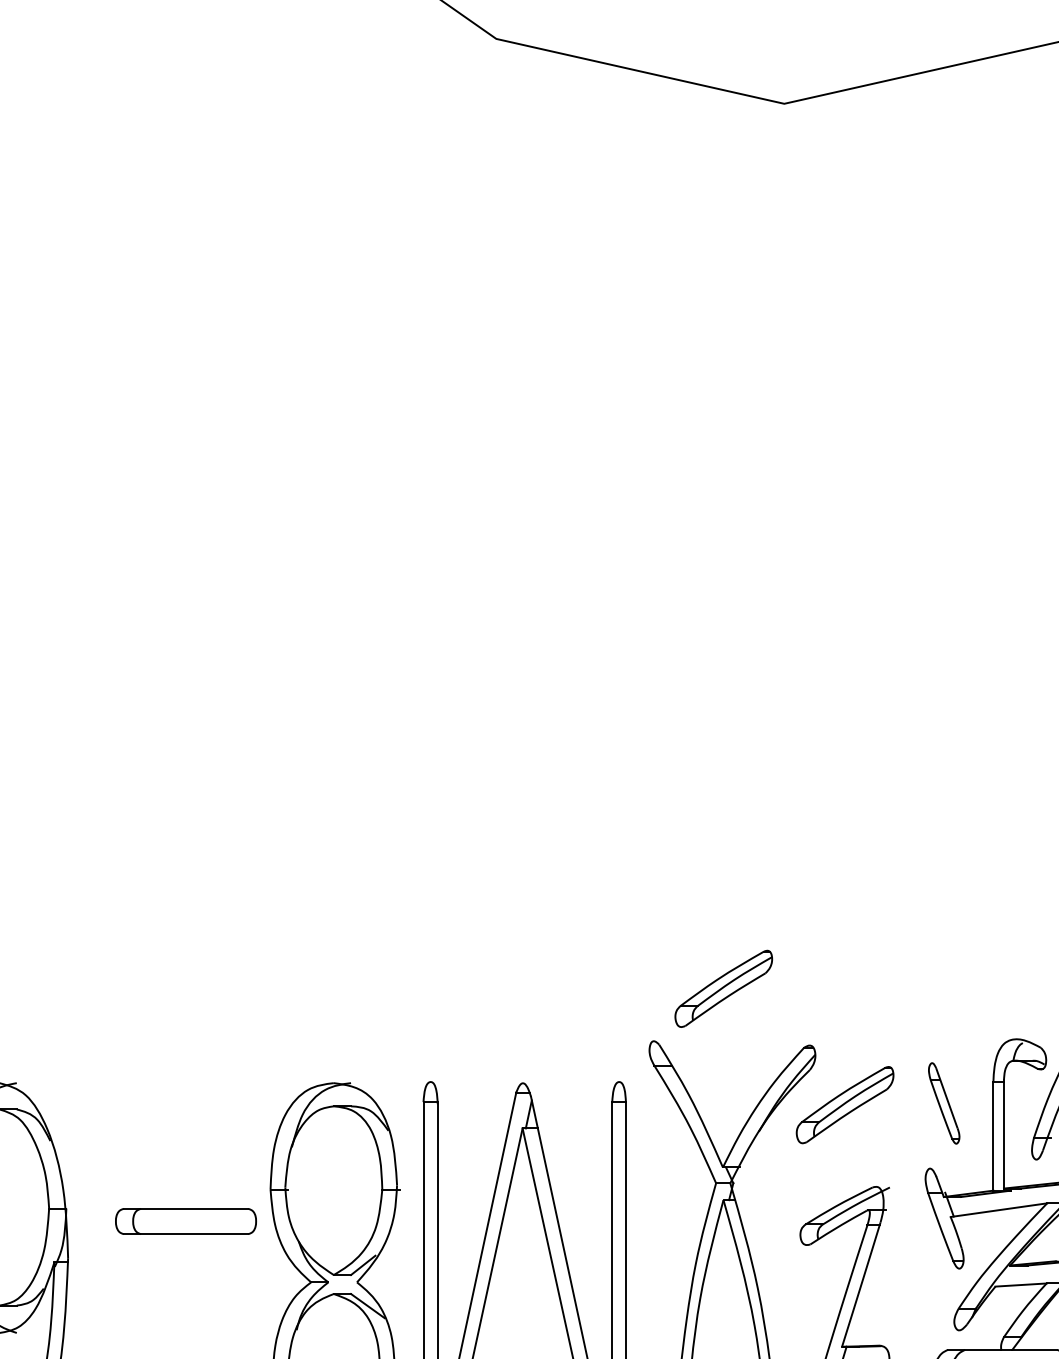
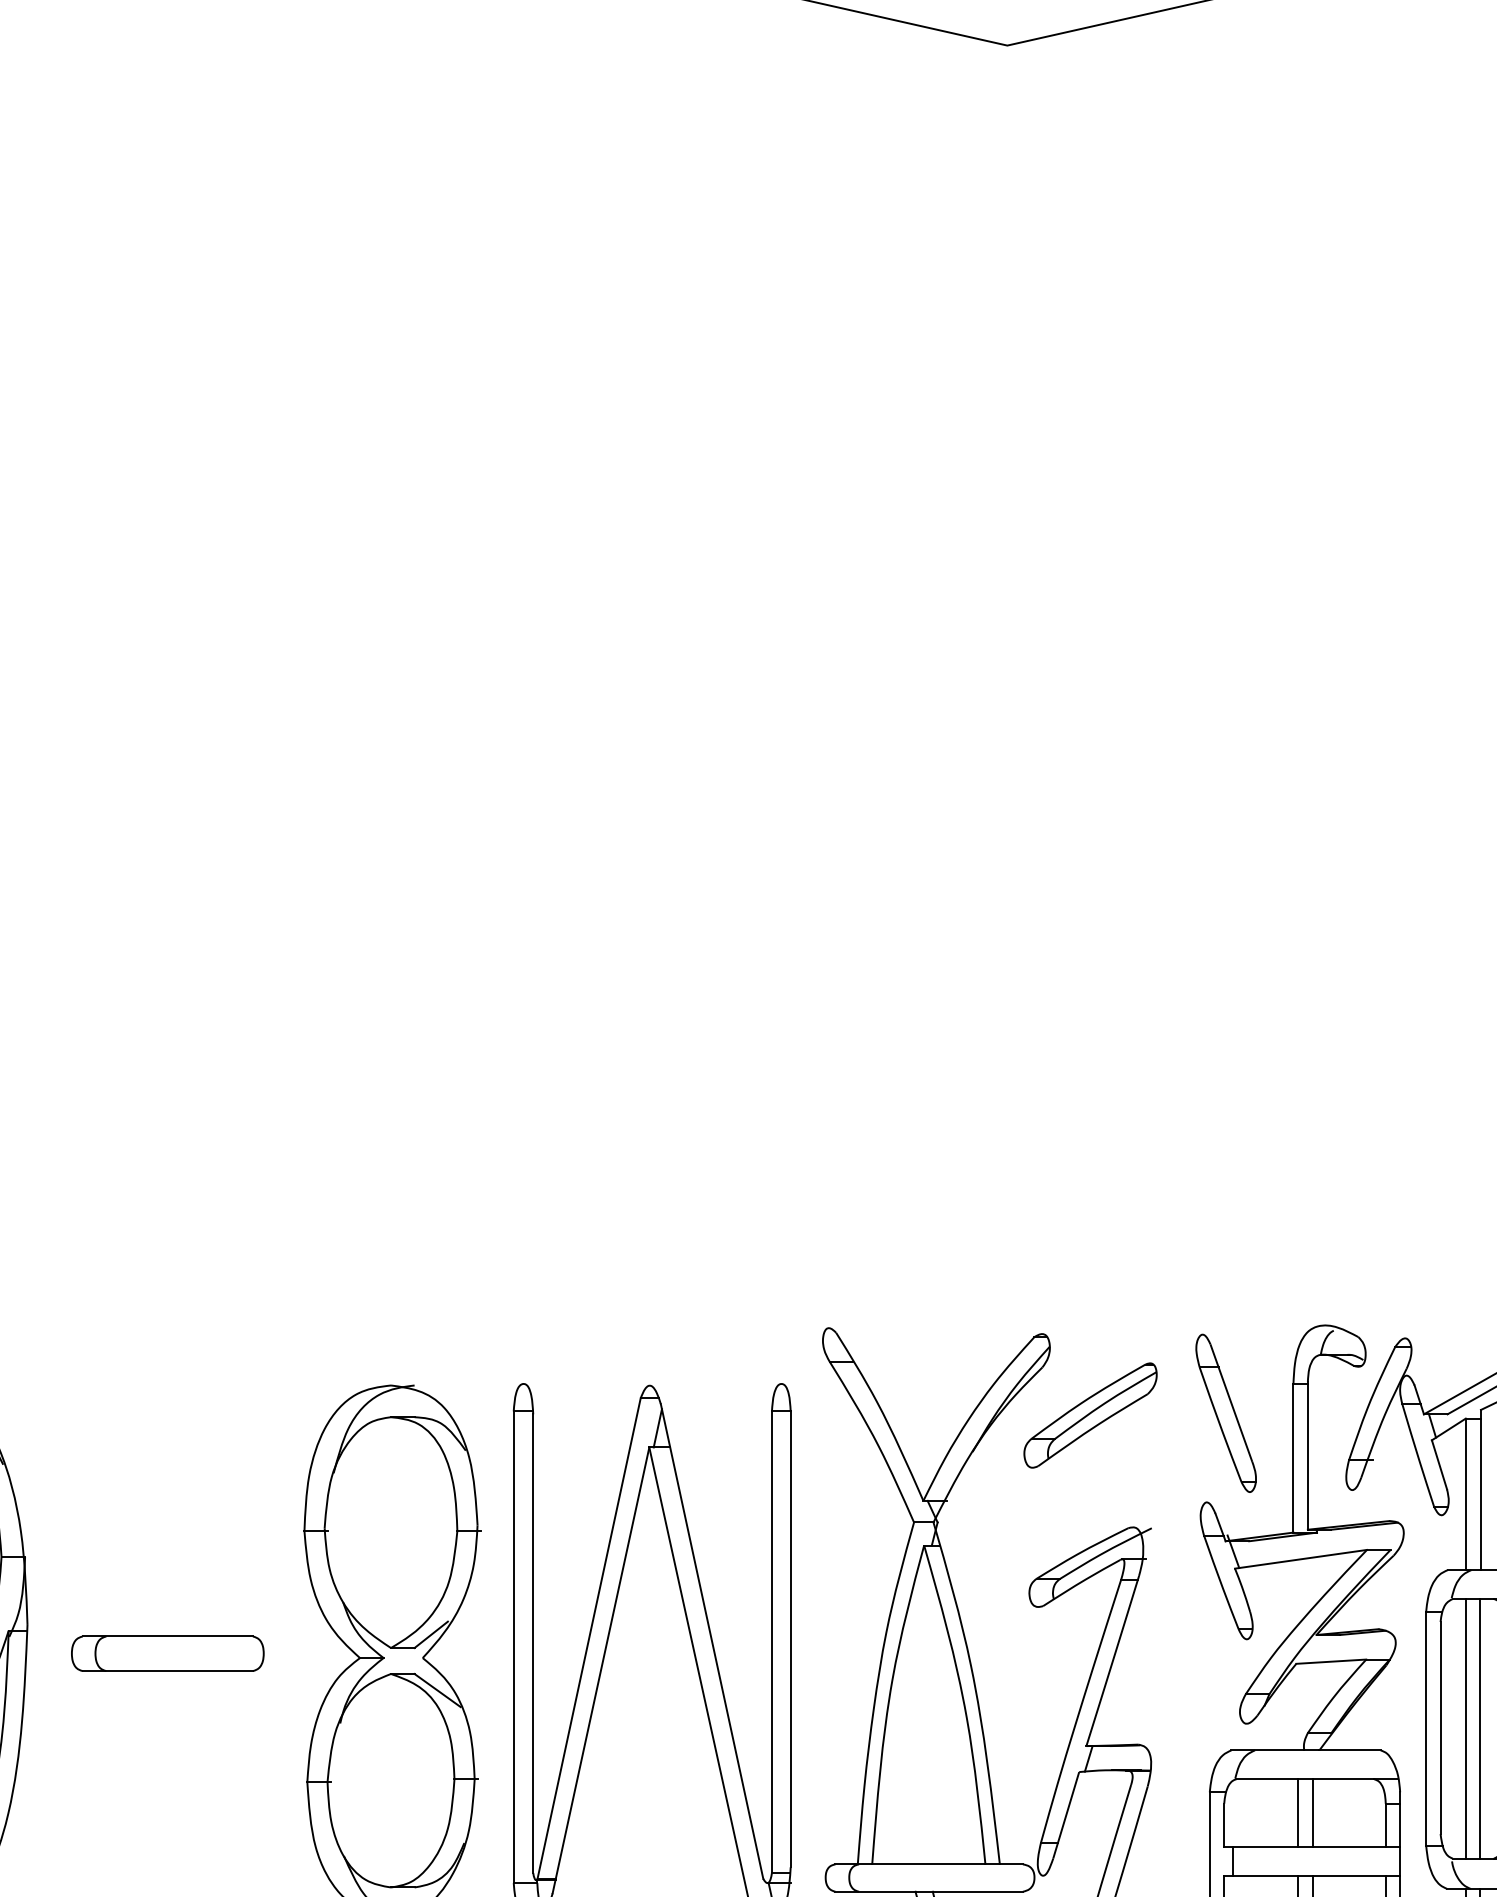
part: (723, 988) -> (924, 1256), removed
part: (943, 1102) -> (1225, 1412), size x1.43
part: (185, 1221) -> (167, 1653), moved

